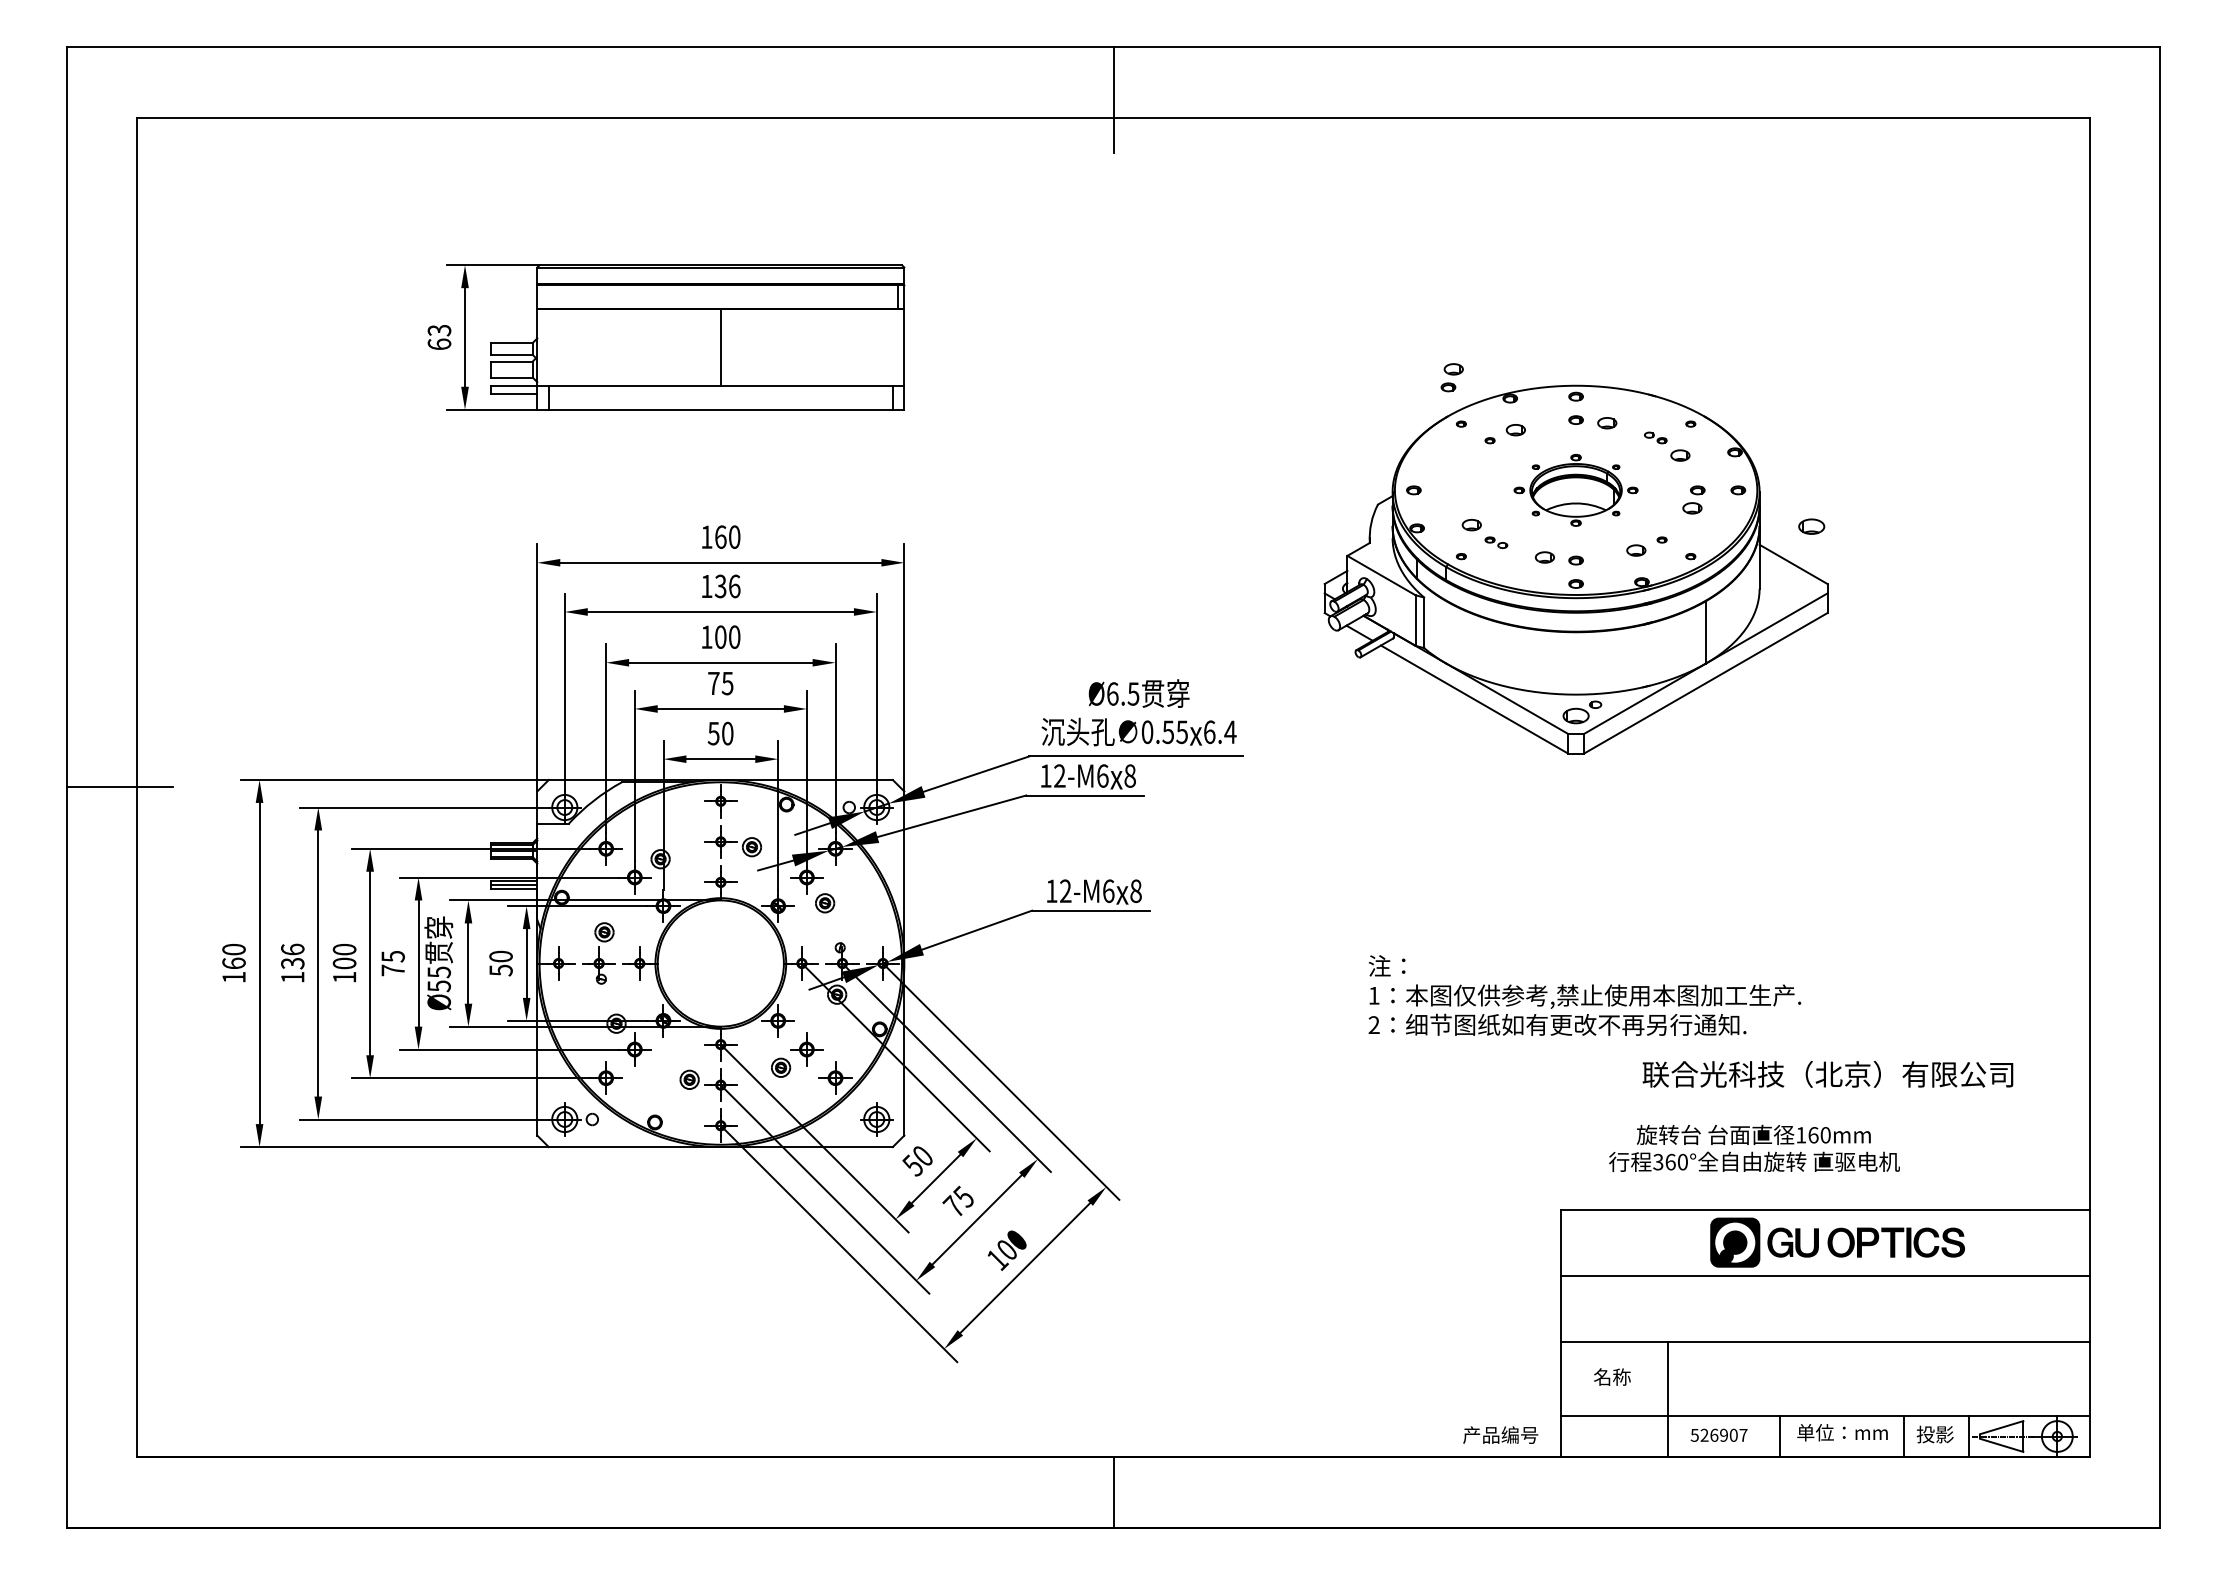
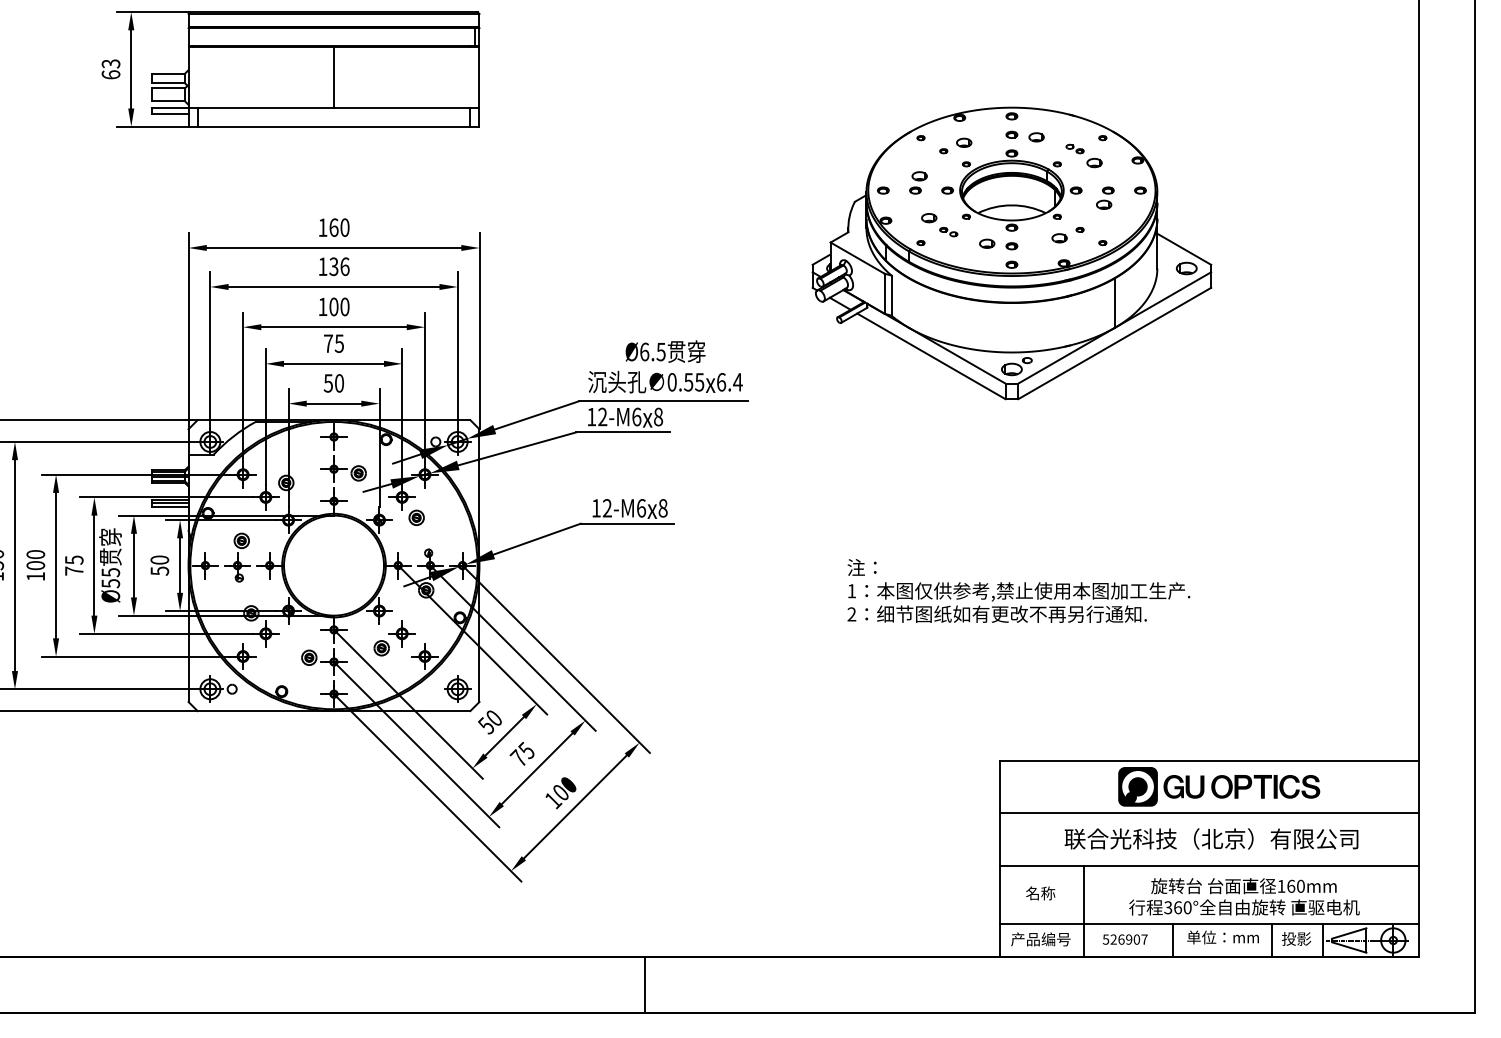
part: (1451, 377) -> (917, 182), moved
part: (1575, 490) -> (1011, 190), size x1.43
part: (1811, 526) -> (1186, 268), moved
text: (1827, 1073) -> (1211, 838), moved
text: (1754, 1147) -> (1244, 896), moved
text: (1500, 1434) -> (1040, 938), moved

